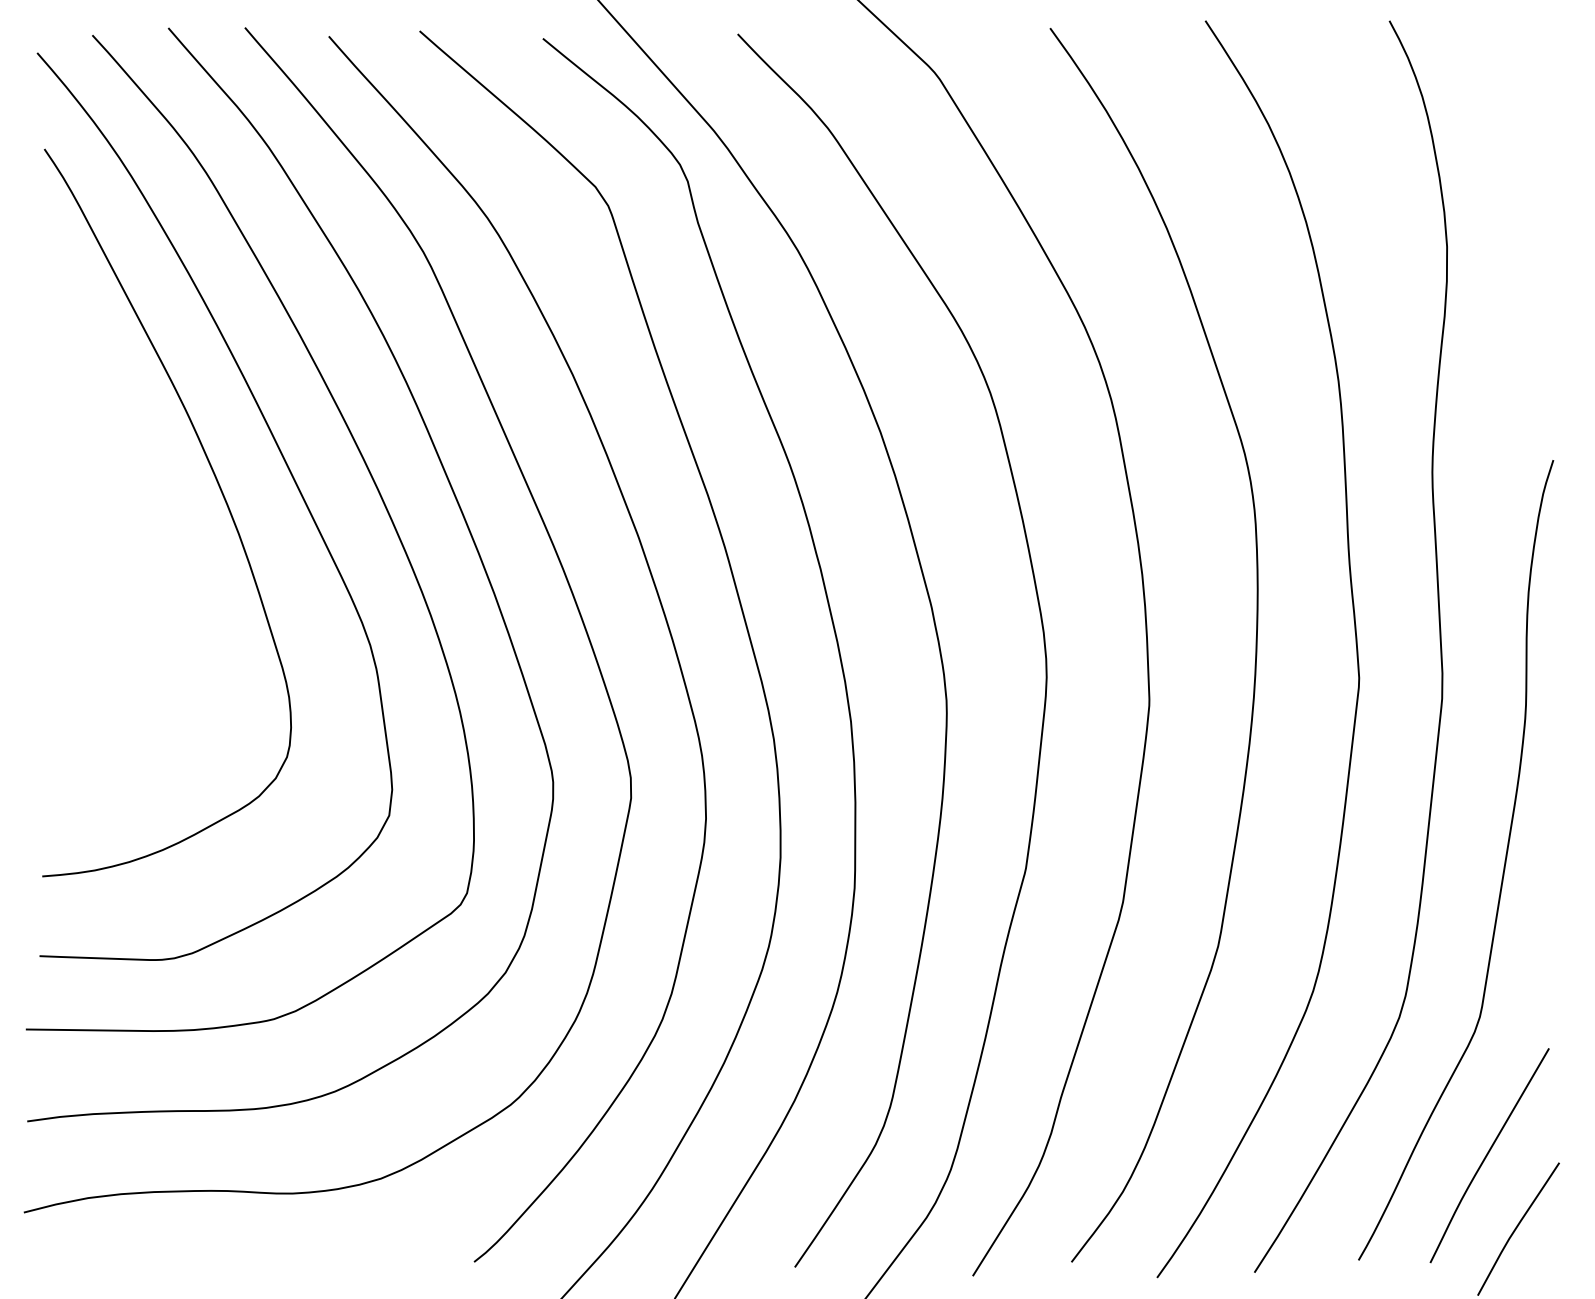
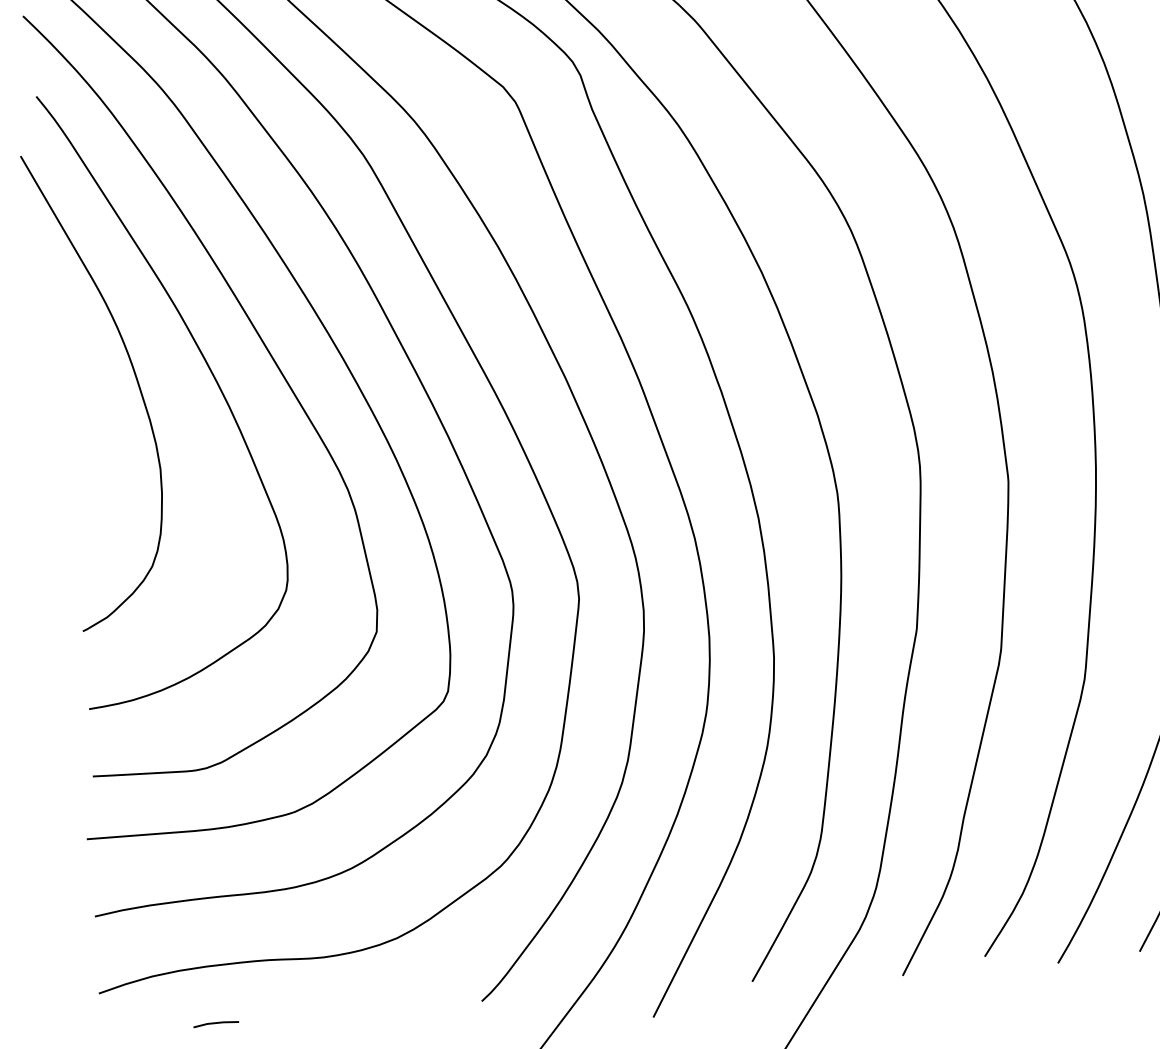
curve: (131, 490) -> (135, 377), added
line: (158, 1260) -> (215, 1023), added

